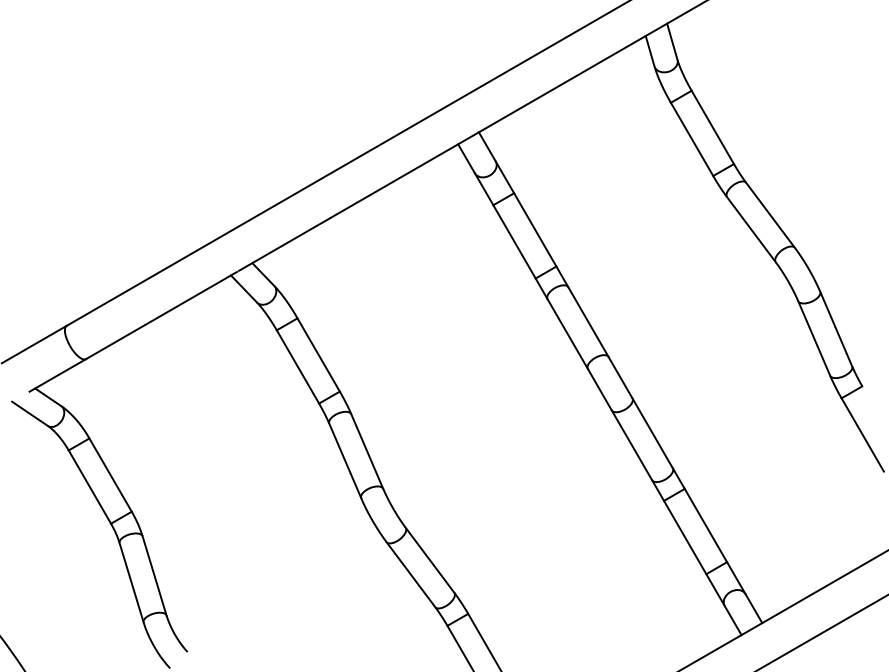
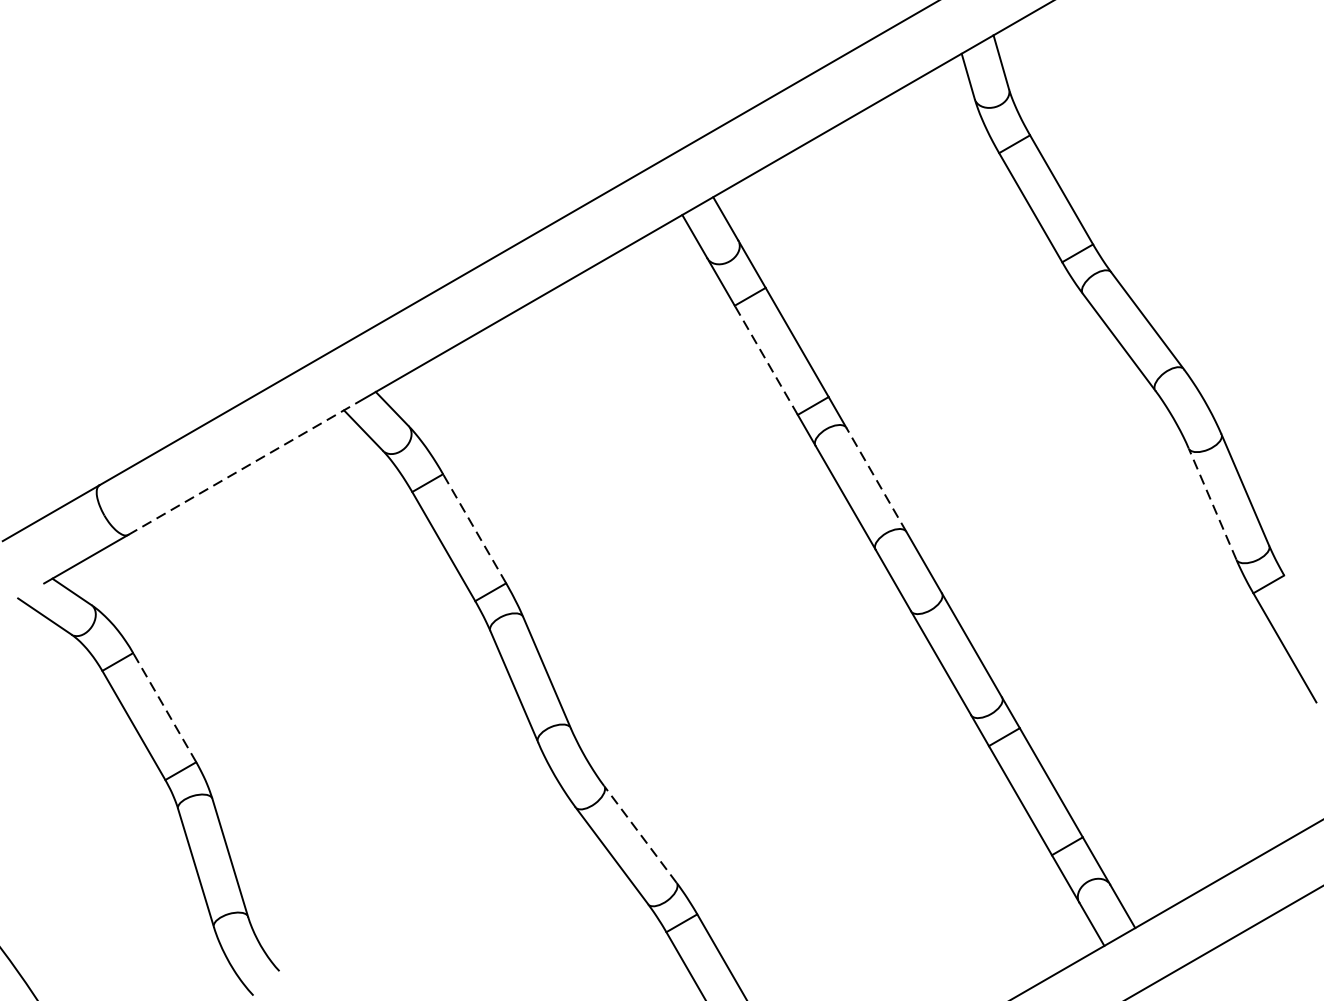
line: (514, 241) -> (766, 359), solid -> dashed
line: (161, 315) -> (240, 469), solid -> dashed
line: (588, 321) -> (876, 478), solid -> dashed
line: (814, 338) -> (1213, 504), solid -> dashed
line: (318, 354) -> (474, 528), solid -> dashed
line: (110, 474) -> (164, 706), solid -> dashed
line: (430, 560) -> (641, 834), solid -> dashed

